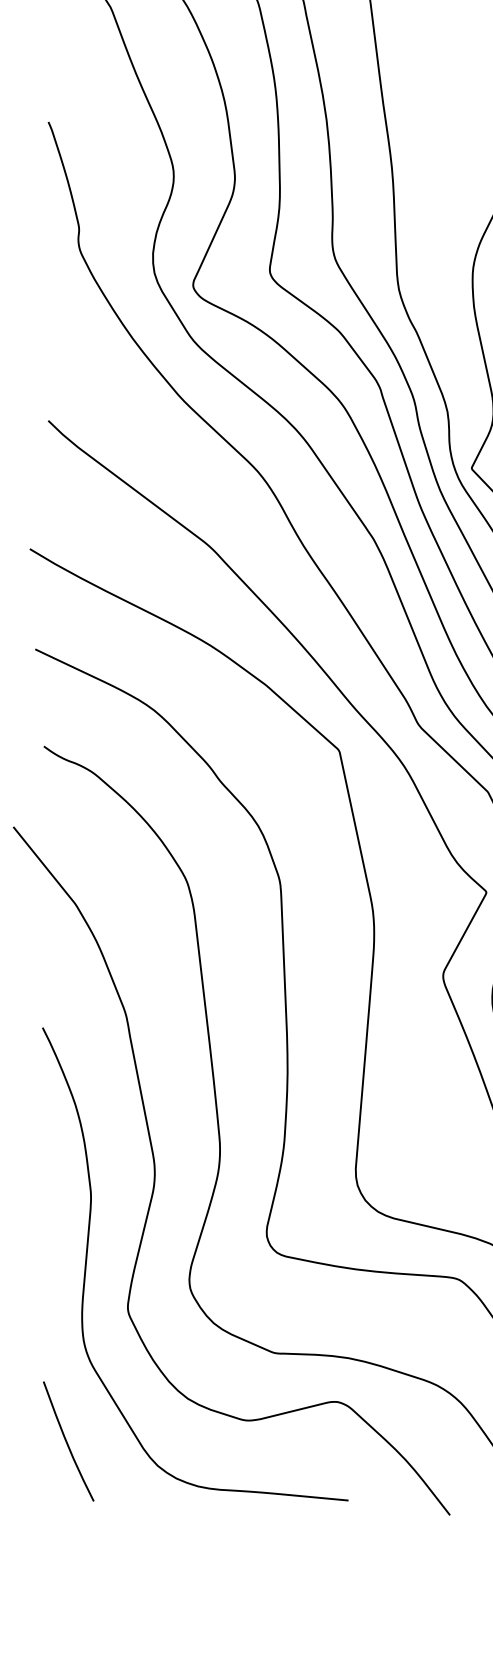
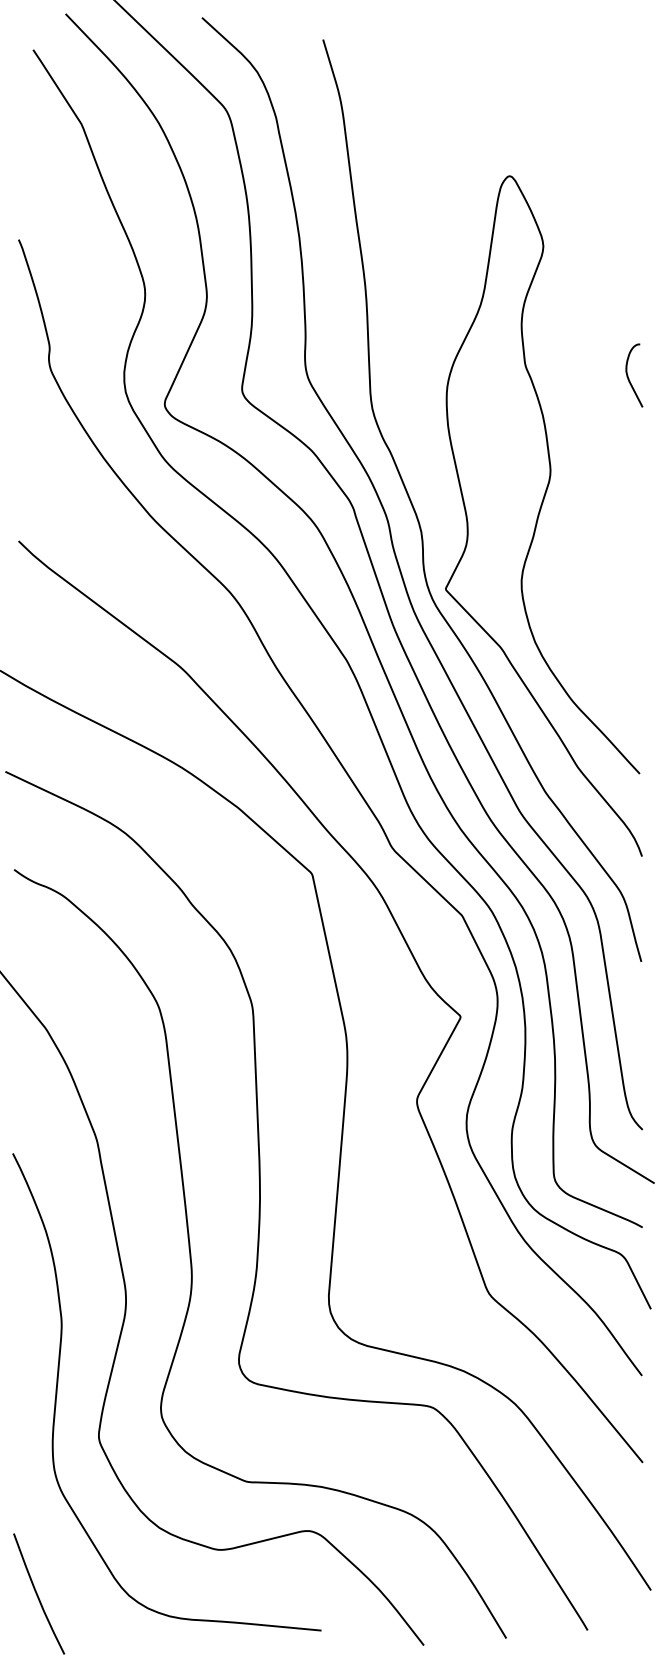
curve: (67, 1440) -> (37, 1593), moved

